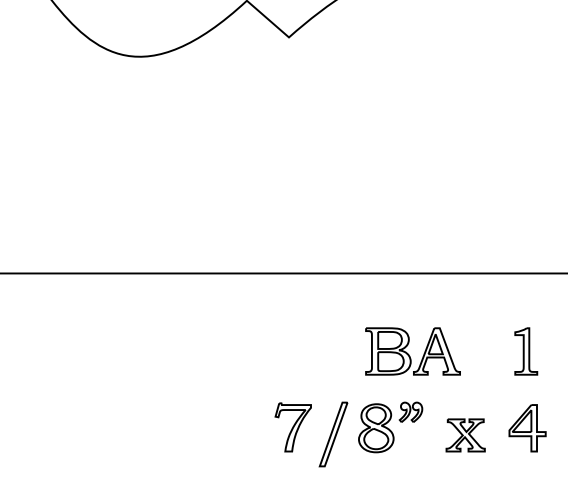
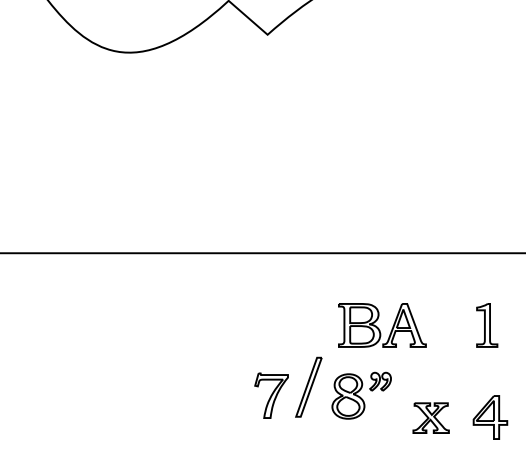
part: (527, 428) -> (490, 417), moved
part: (333, 433) -> (308, 386), moved
part: (464, 434) -> (430, 417), moved

